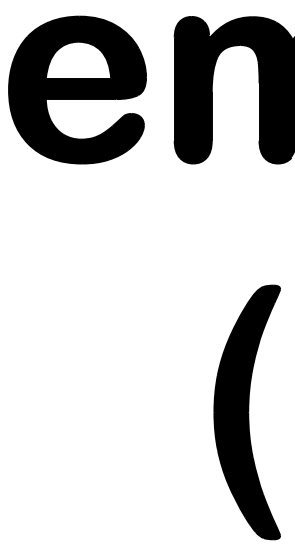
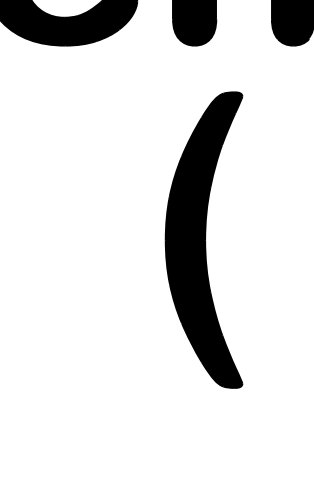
part: (246, 412) -> (203, 240), moved

